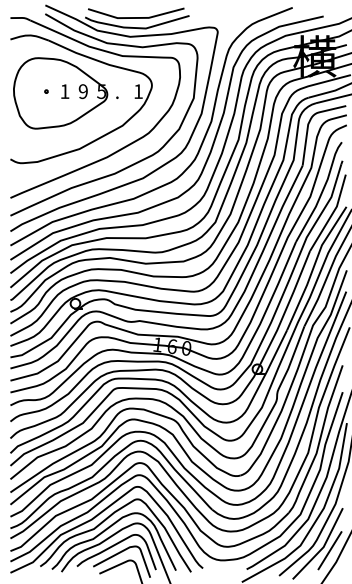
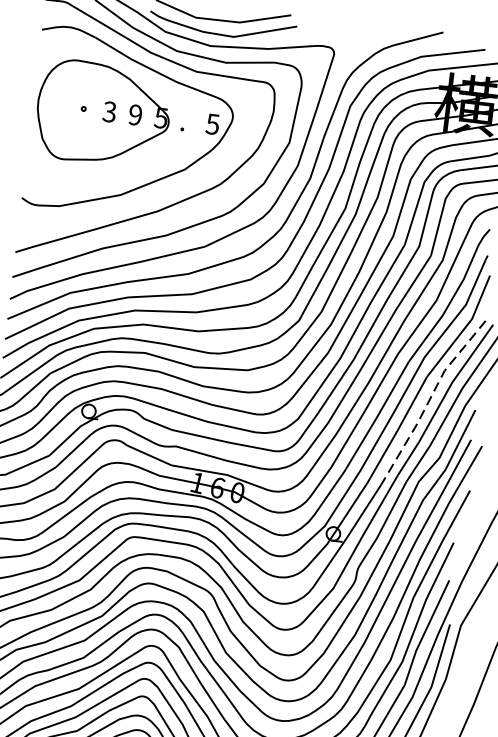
text: (64, 91) -> (109, 111), 1 -> 3
text: (137, 91) -> (211, 123), 1 -> 5
line: (313, 267) -> (429, 400), solid -> dashed

